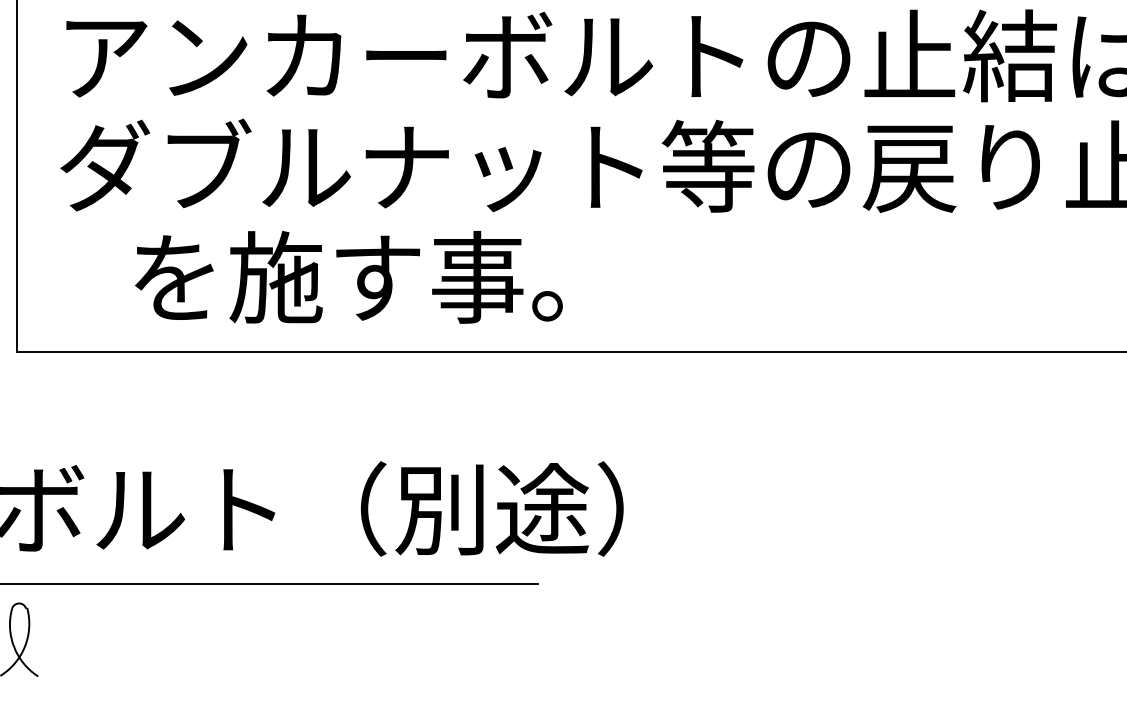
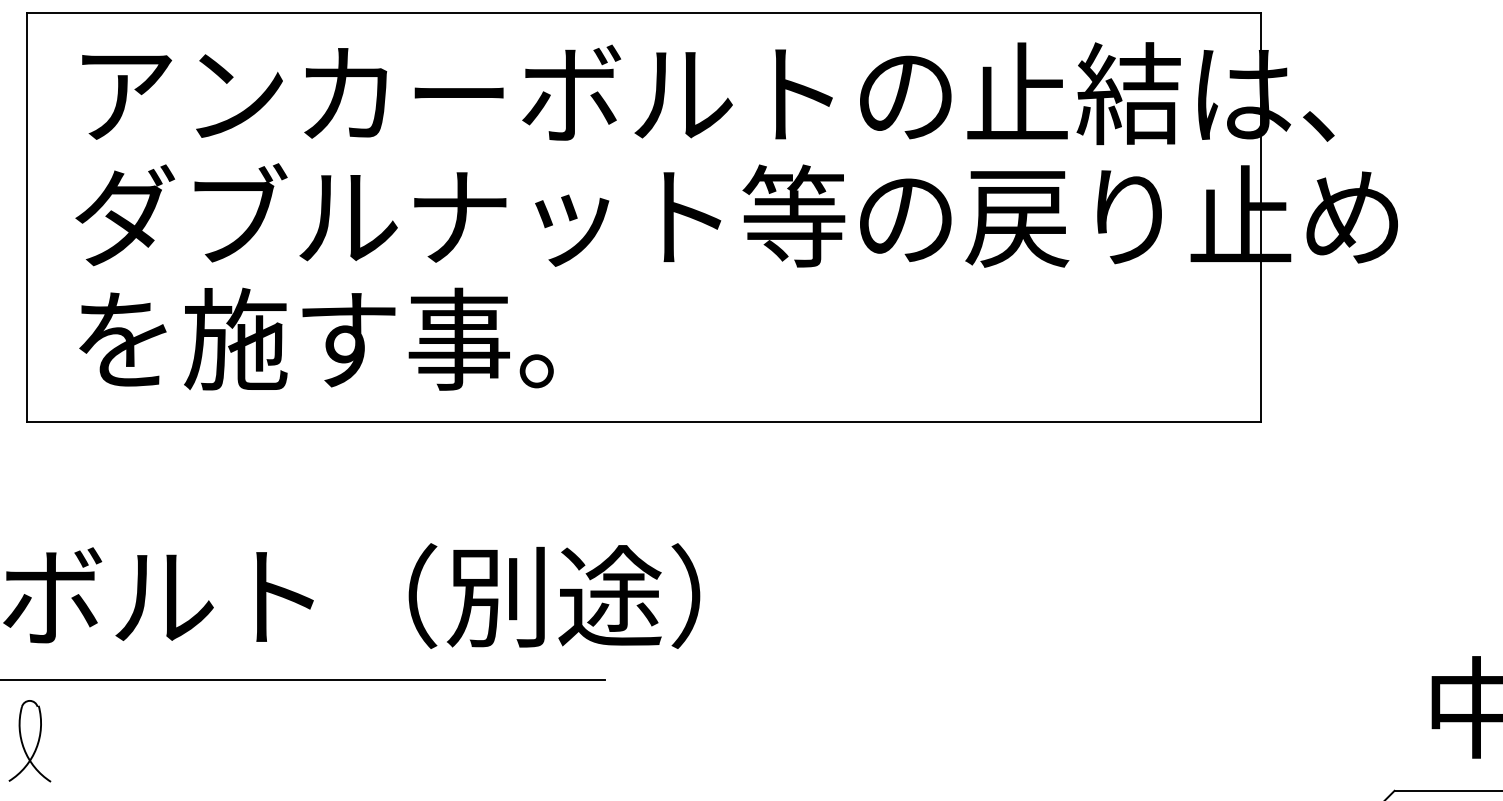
text: (348, 276) -> (316, 338), moved

